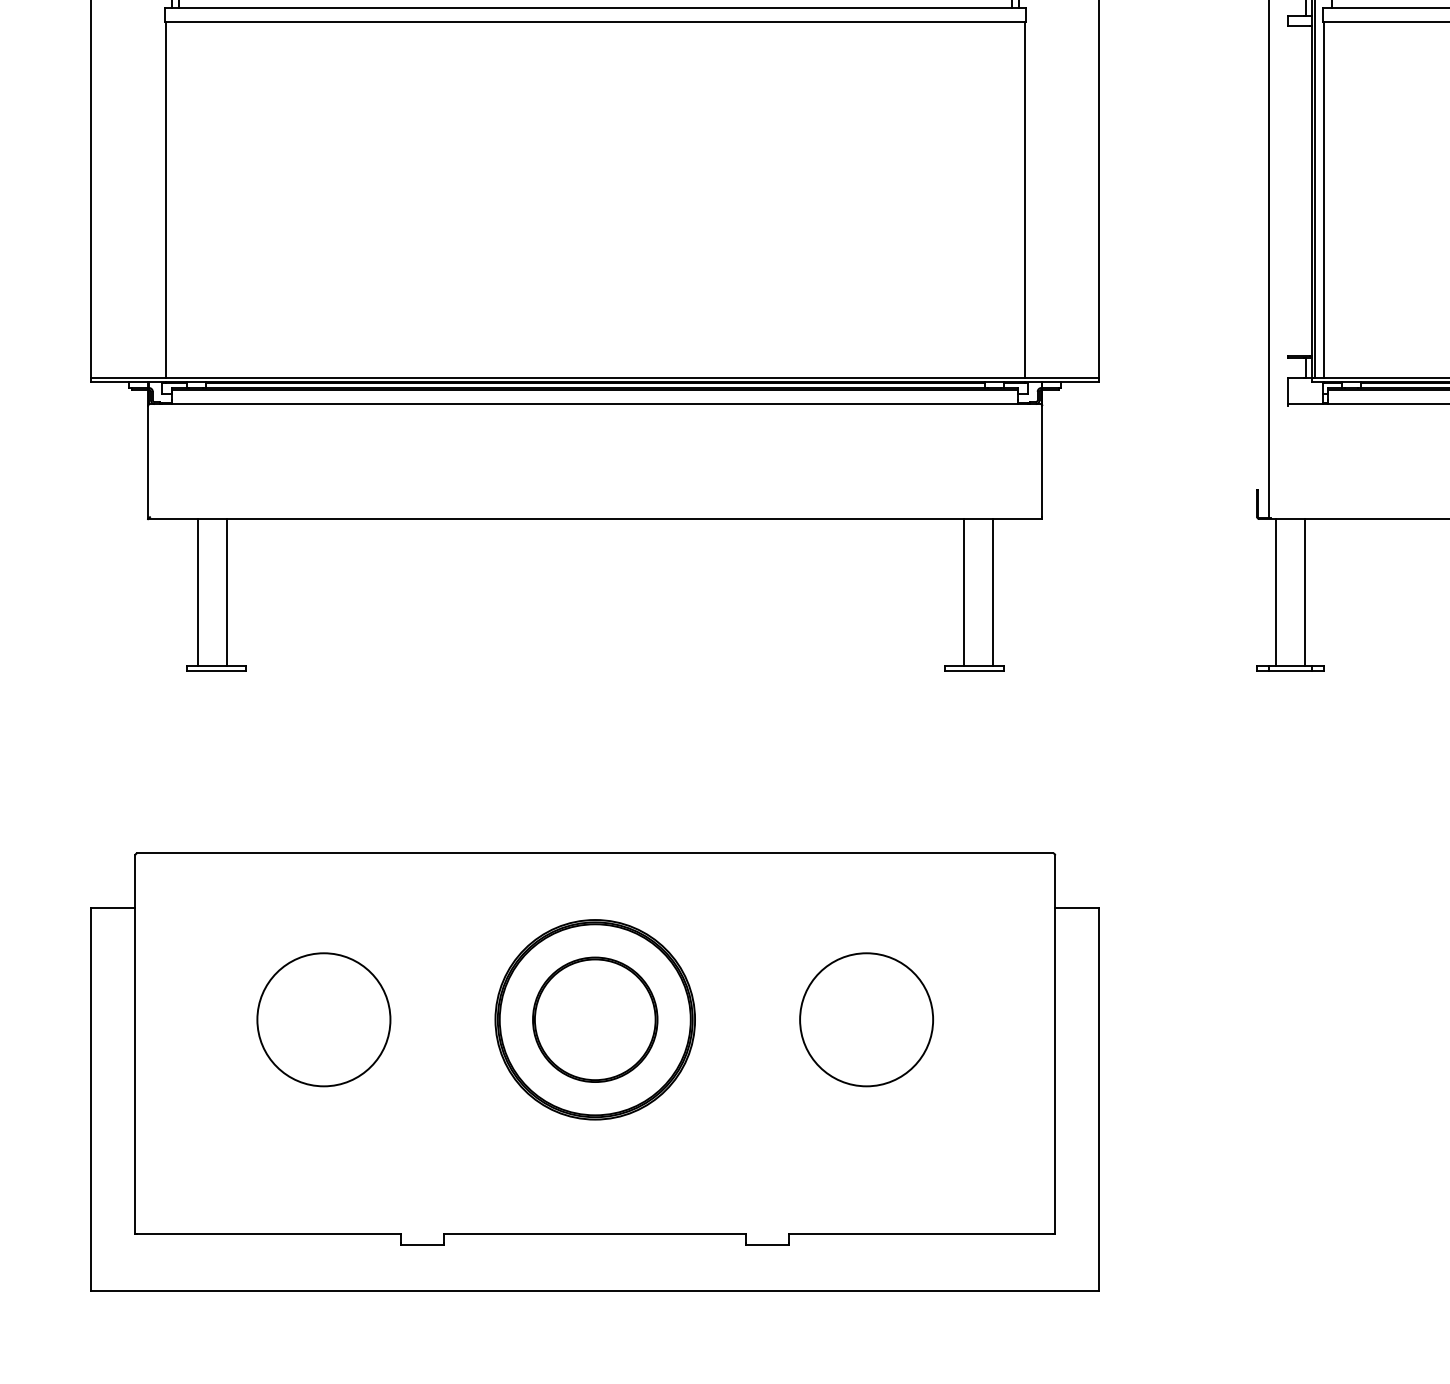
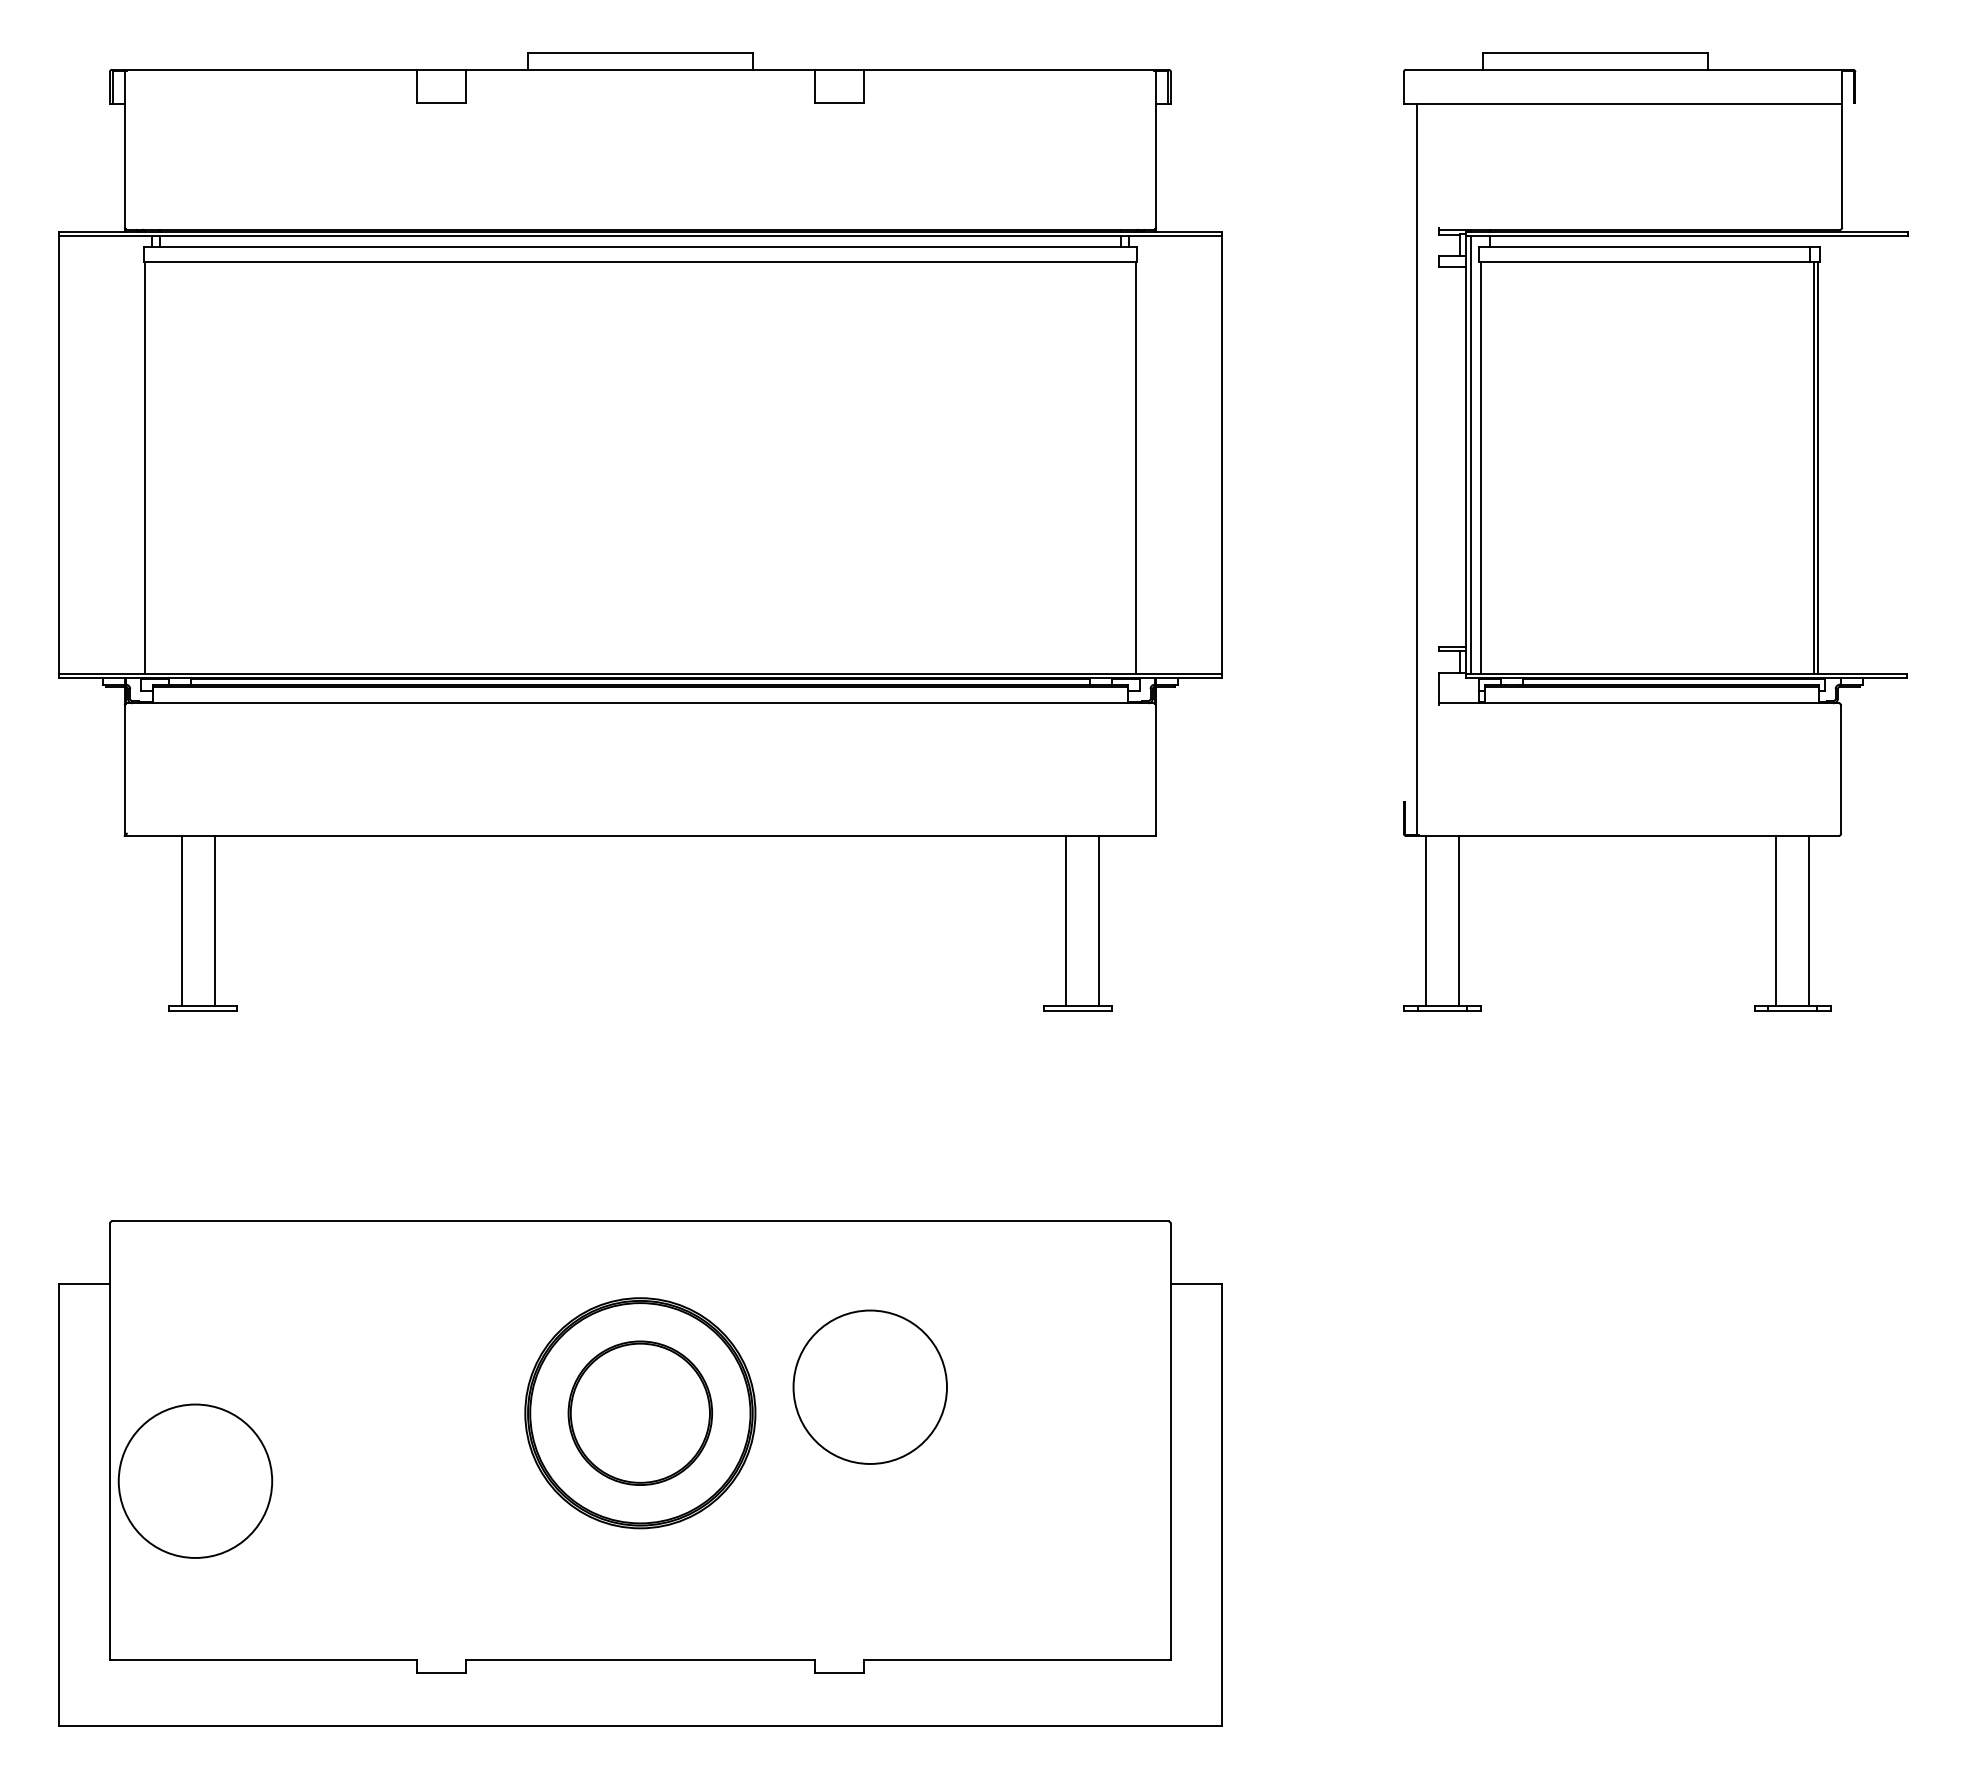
circle: (323, 1019) -> (195, 1480), moved
circle: (865, 1019) -> (869, 1386), moved

